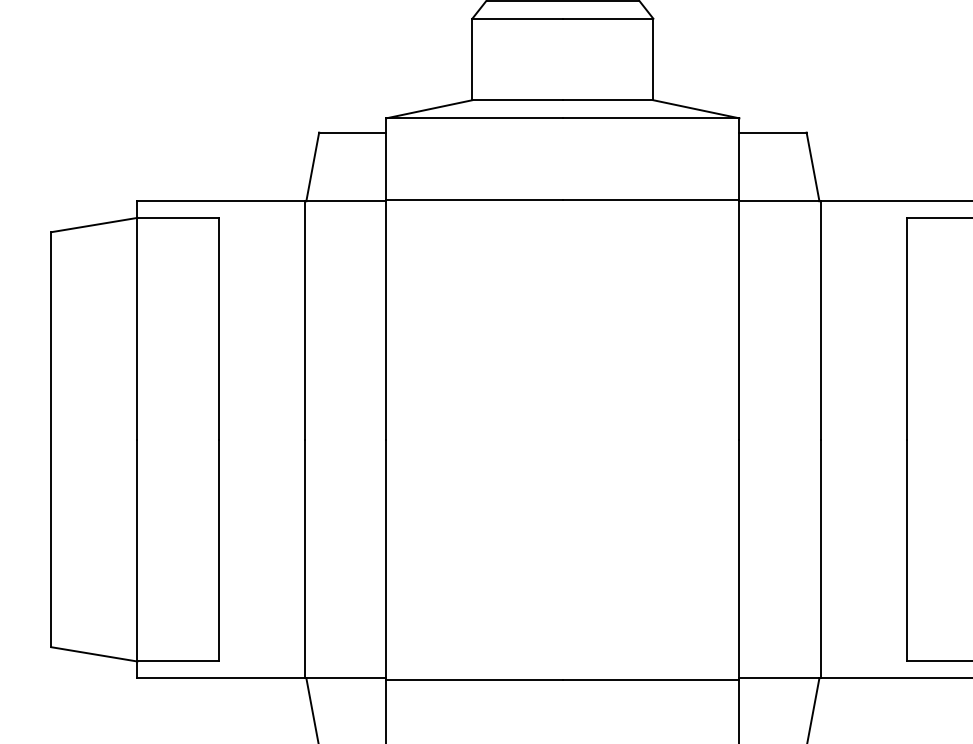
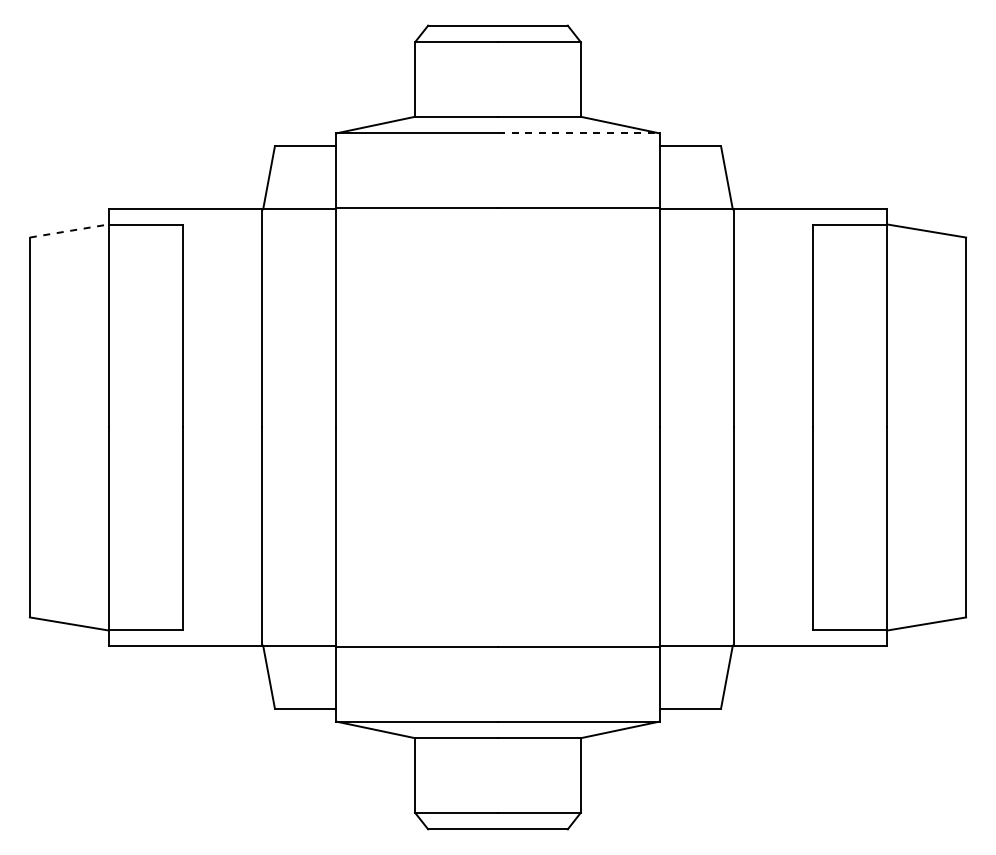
line: (650, 118) -> (578, 133), solid -> dashed
line: (94, 225) -> (69, 231), solid -> dashed

